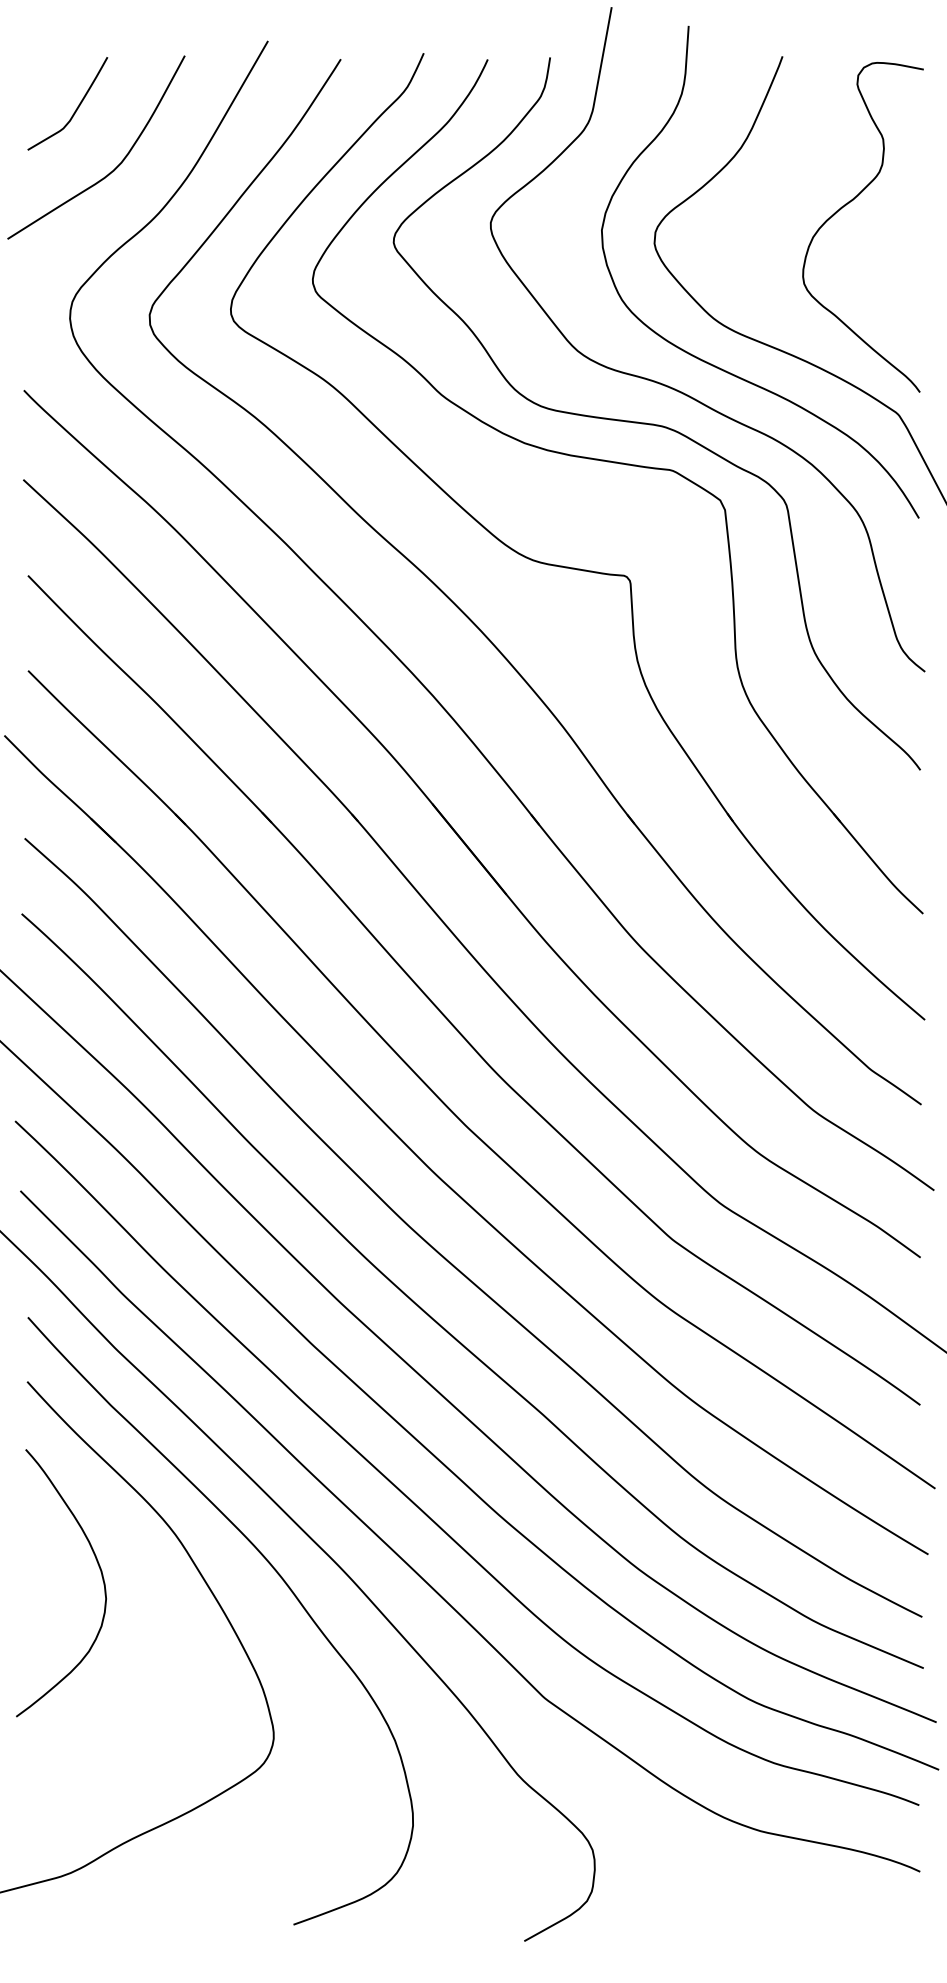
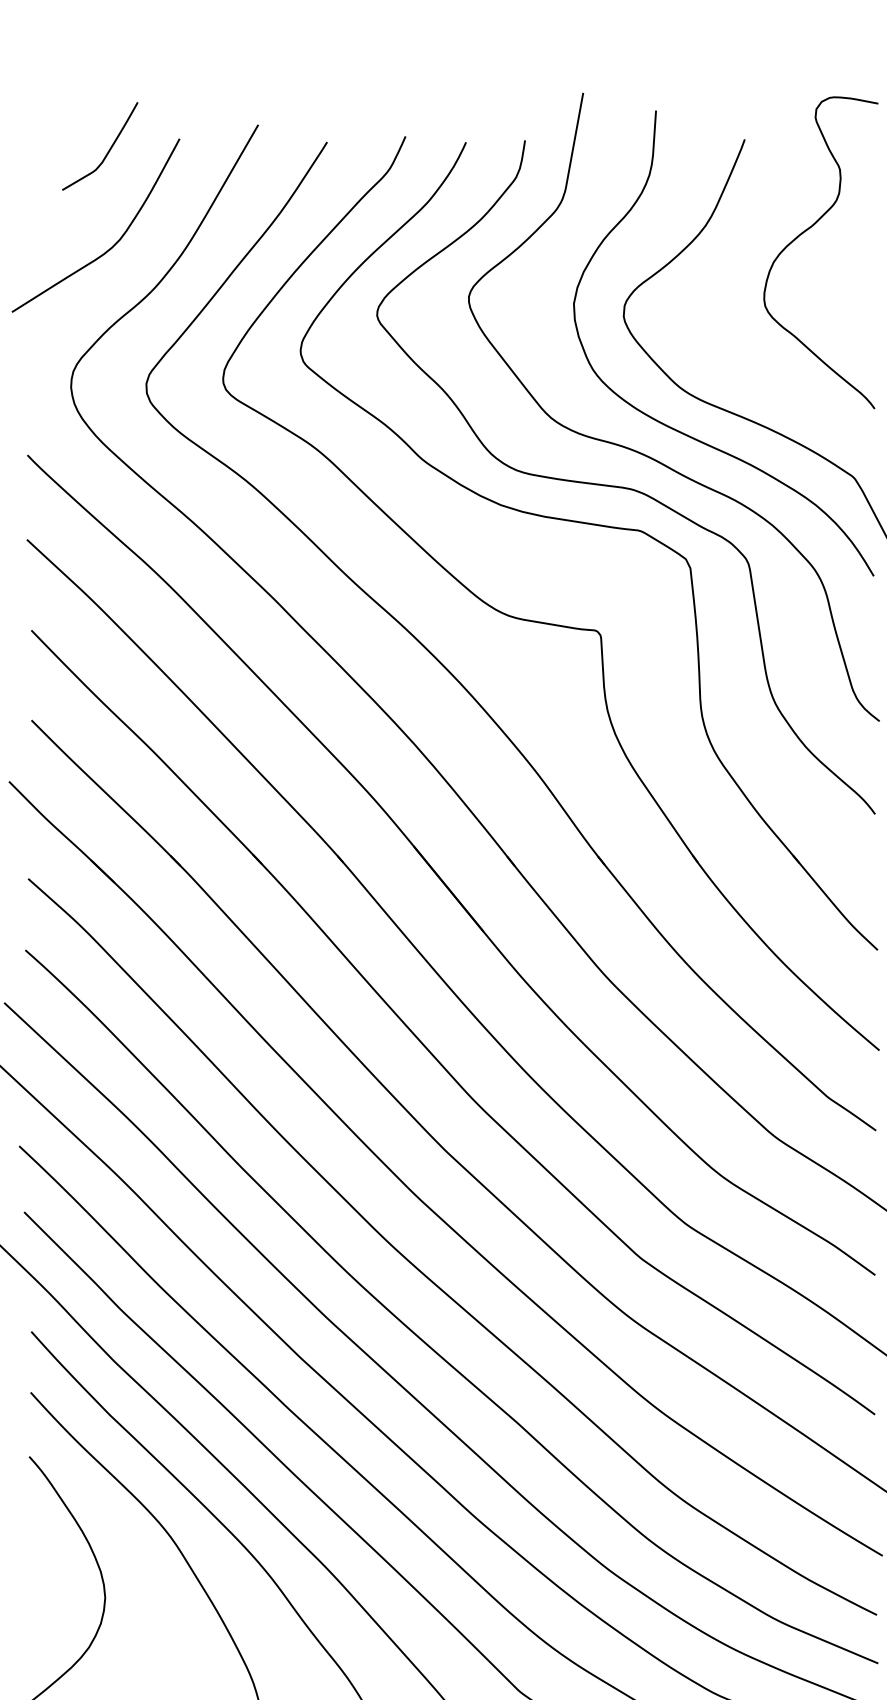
curve: (75, 109) -> (107, 151), moved
curve: (845, 206) -> (804, 233), moved

